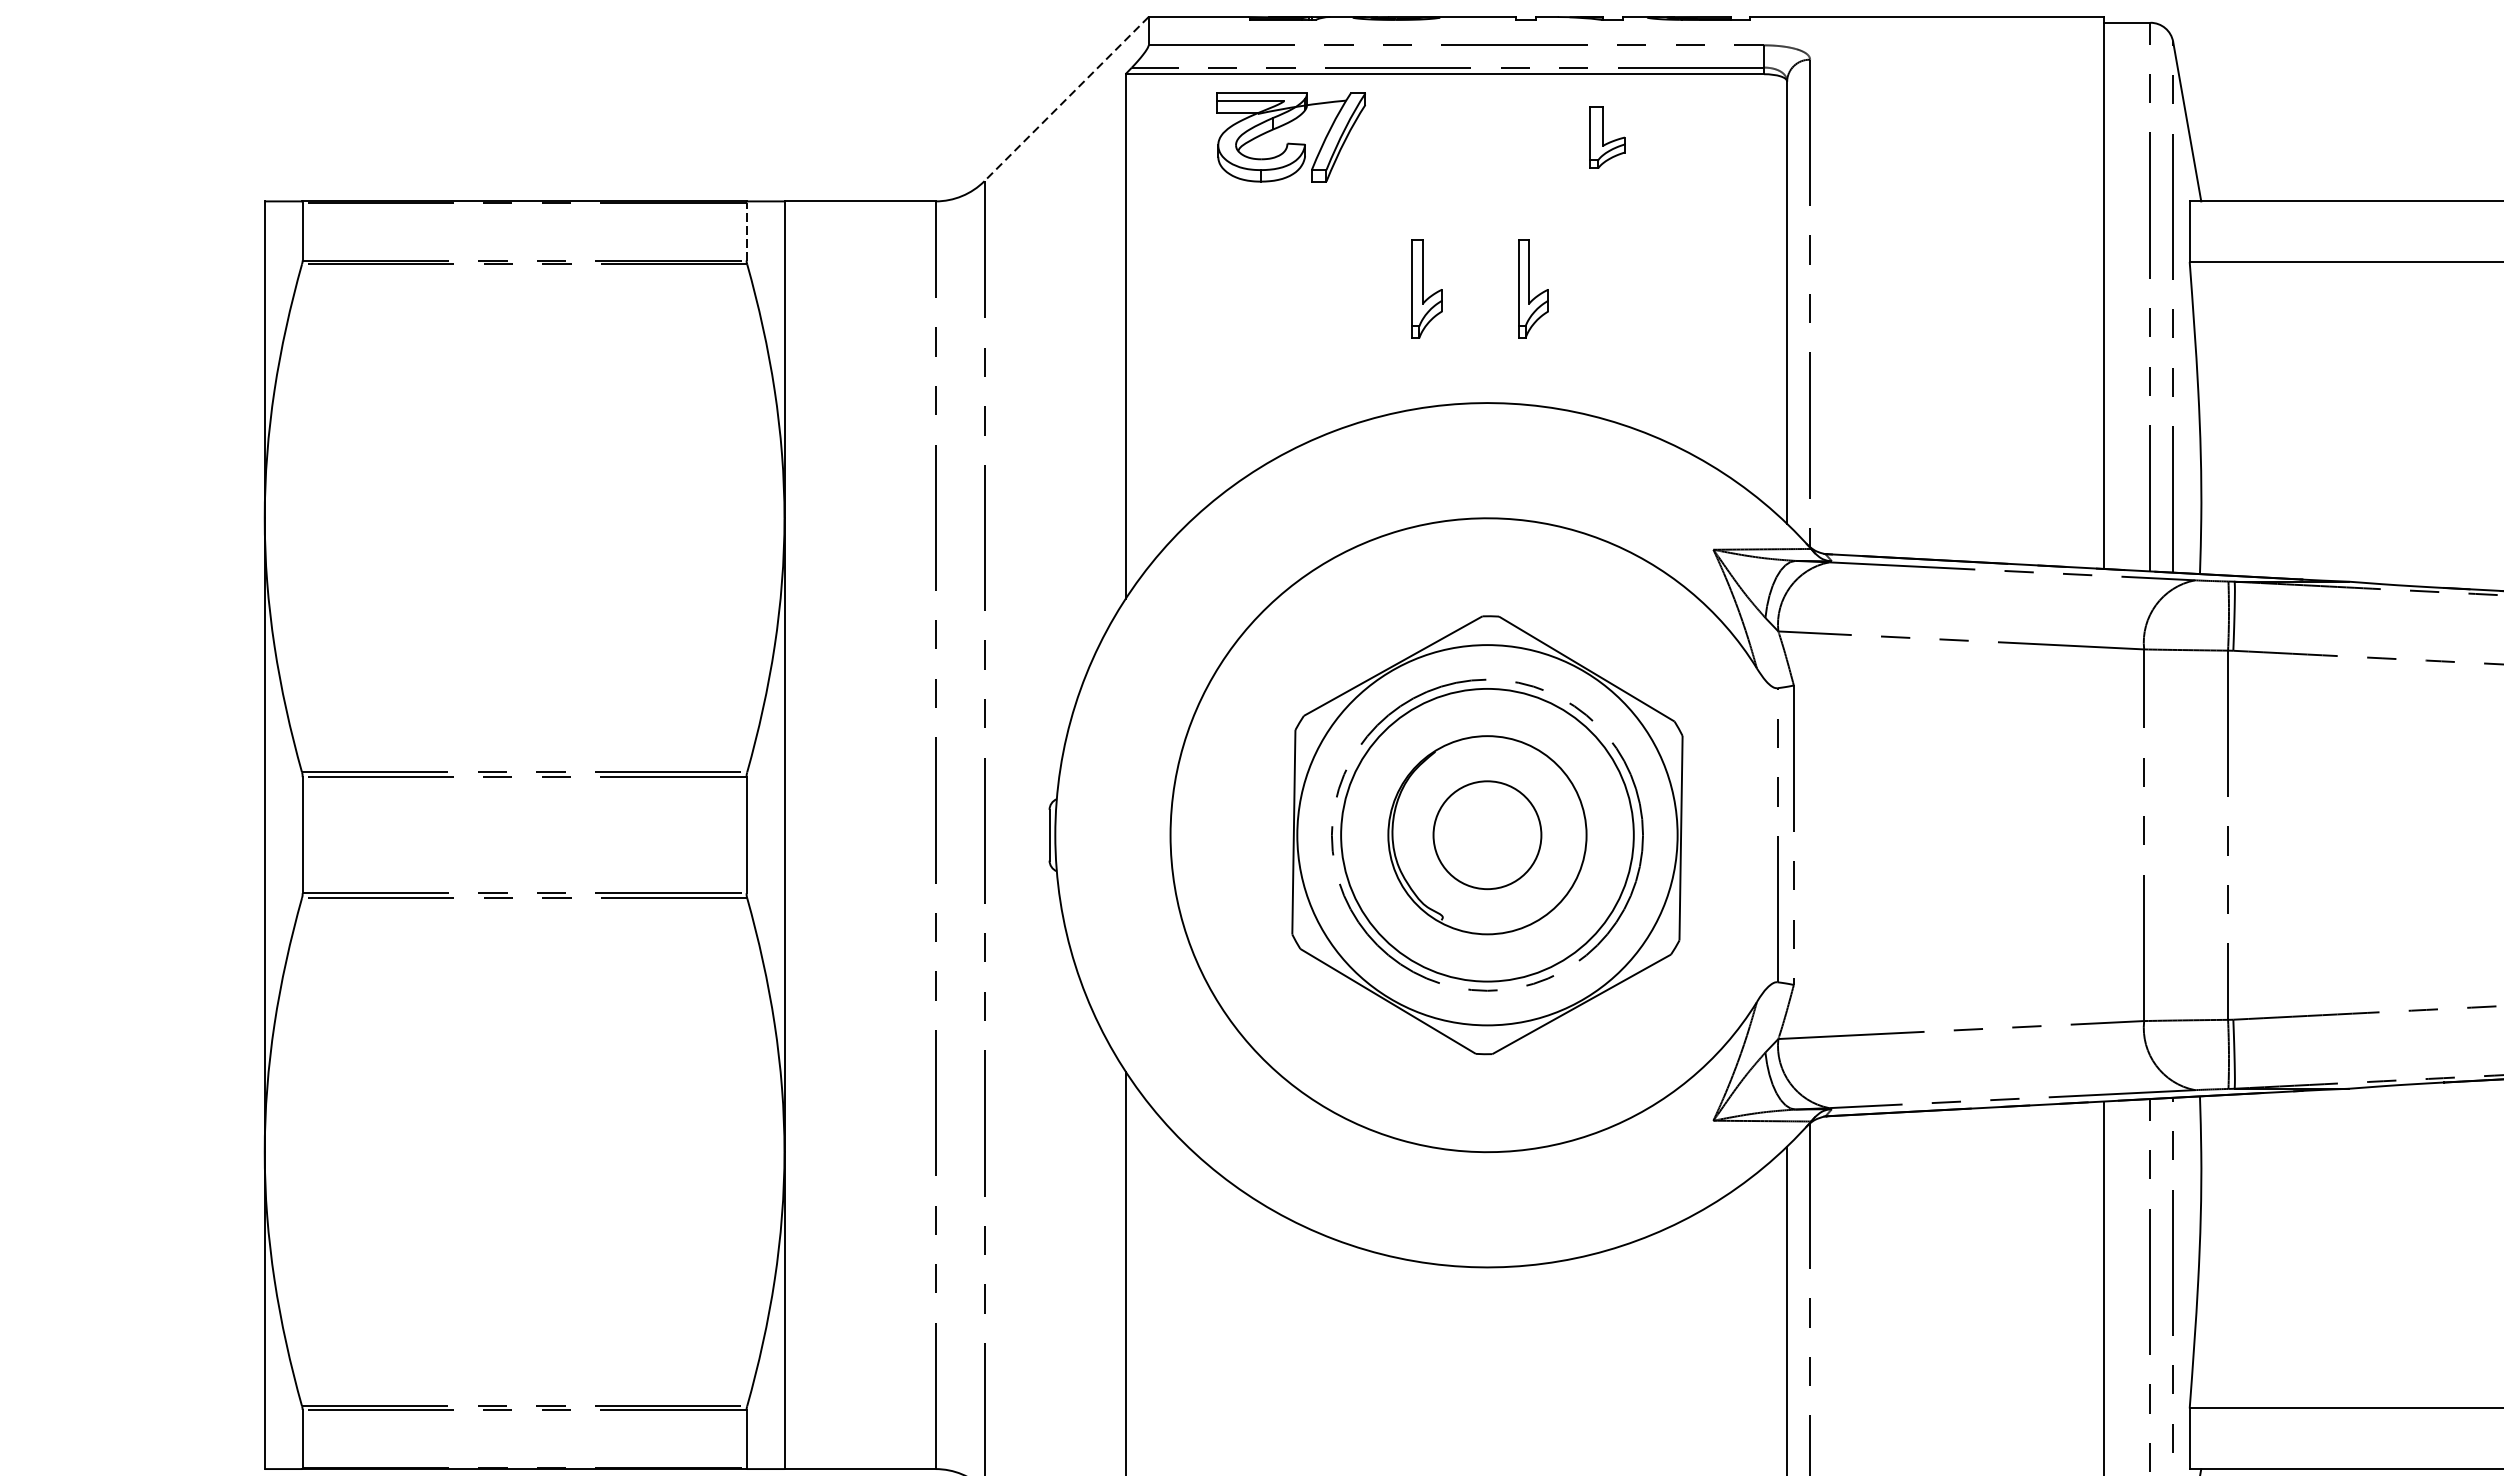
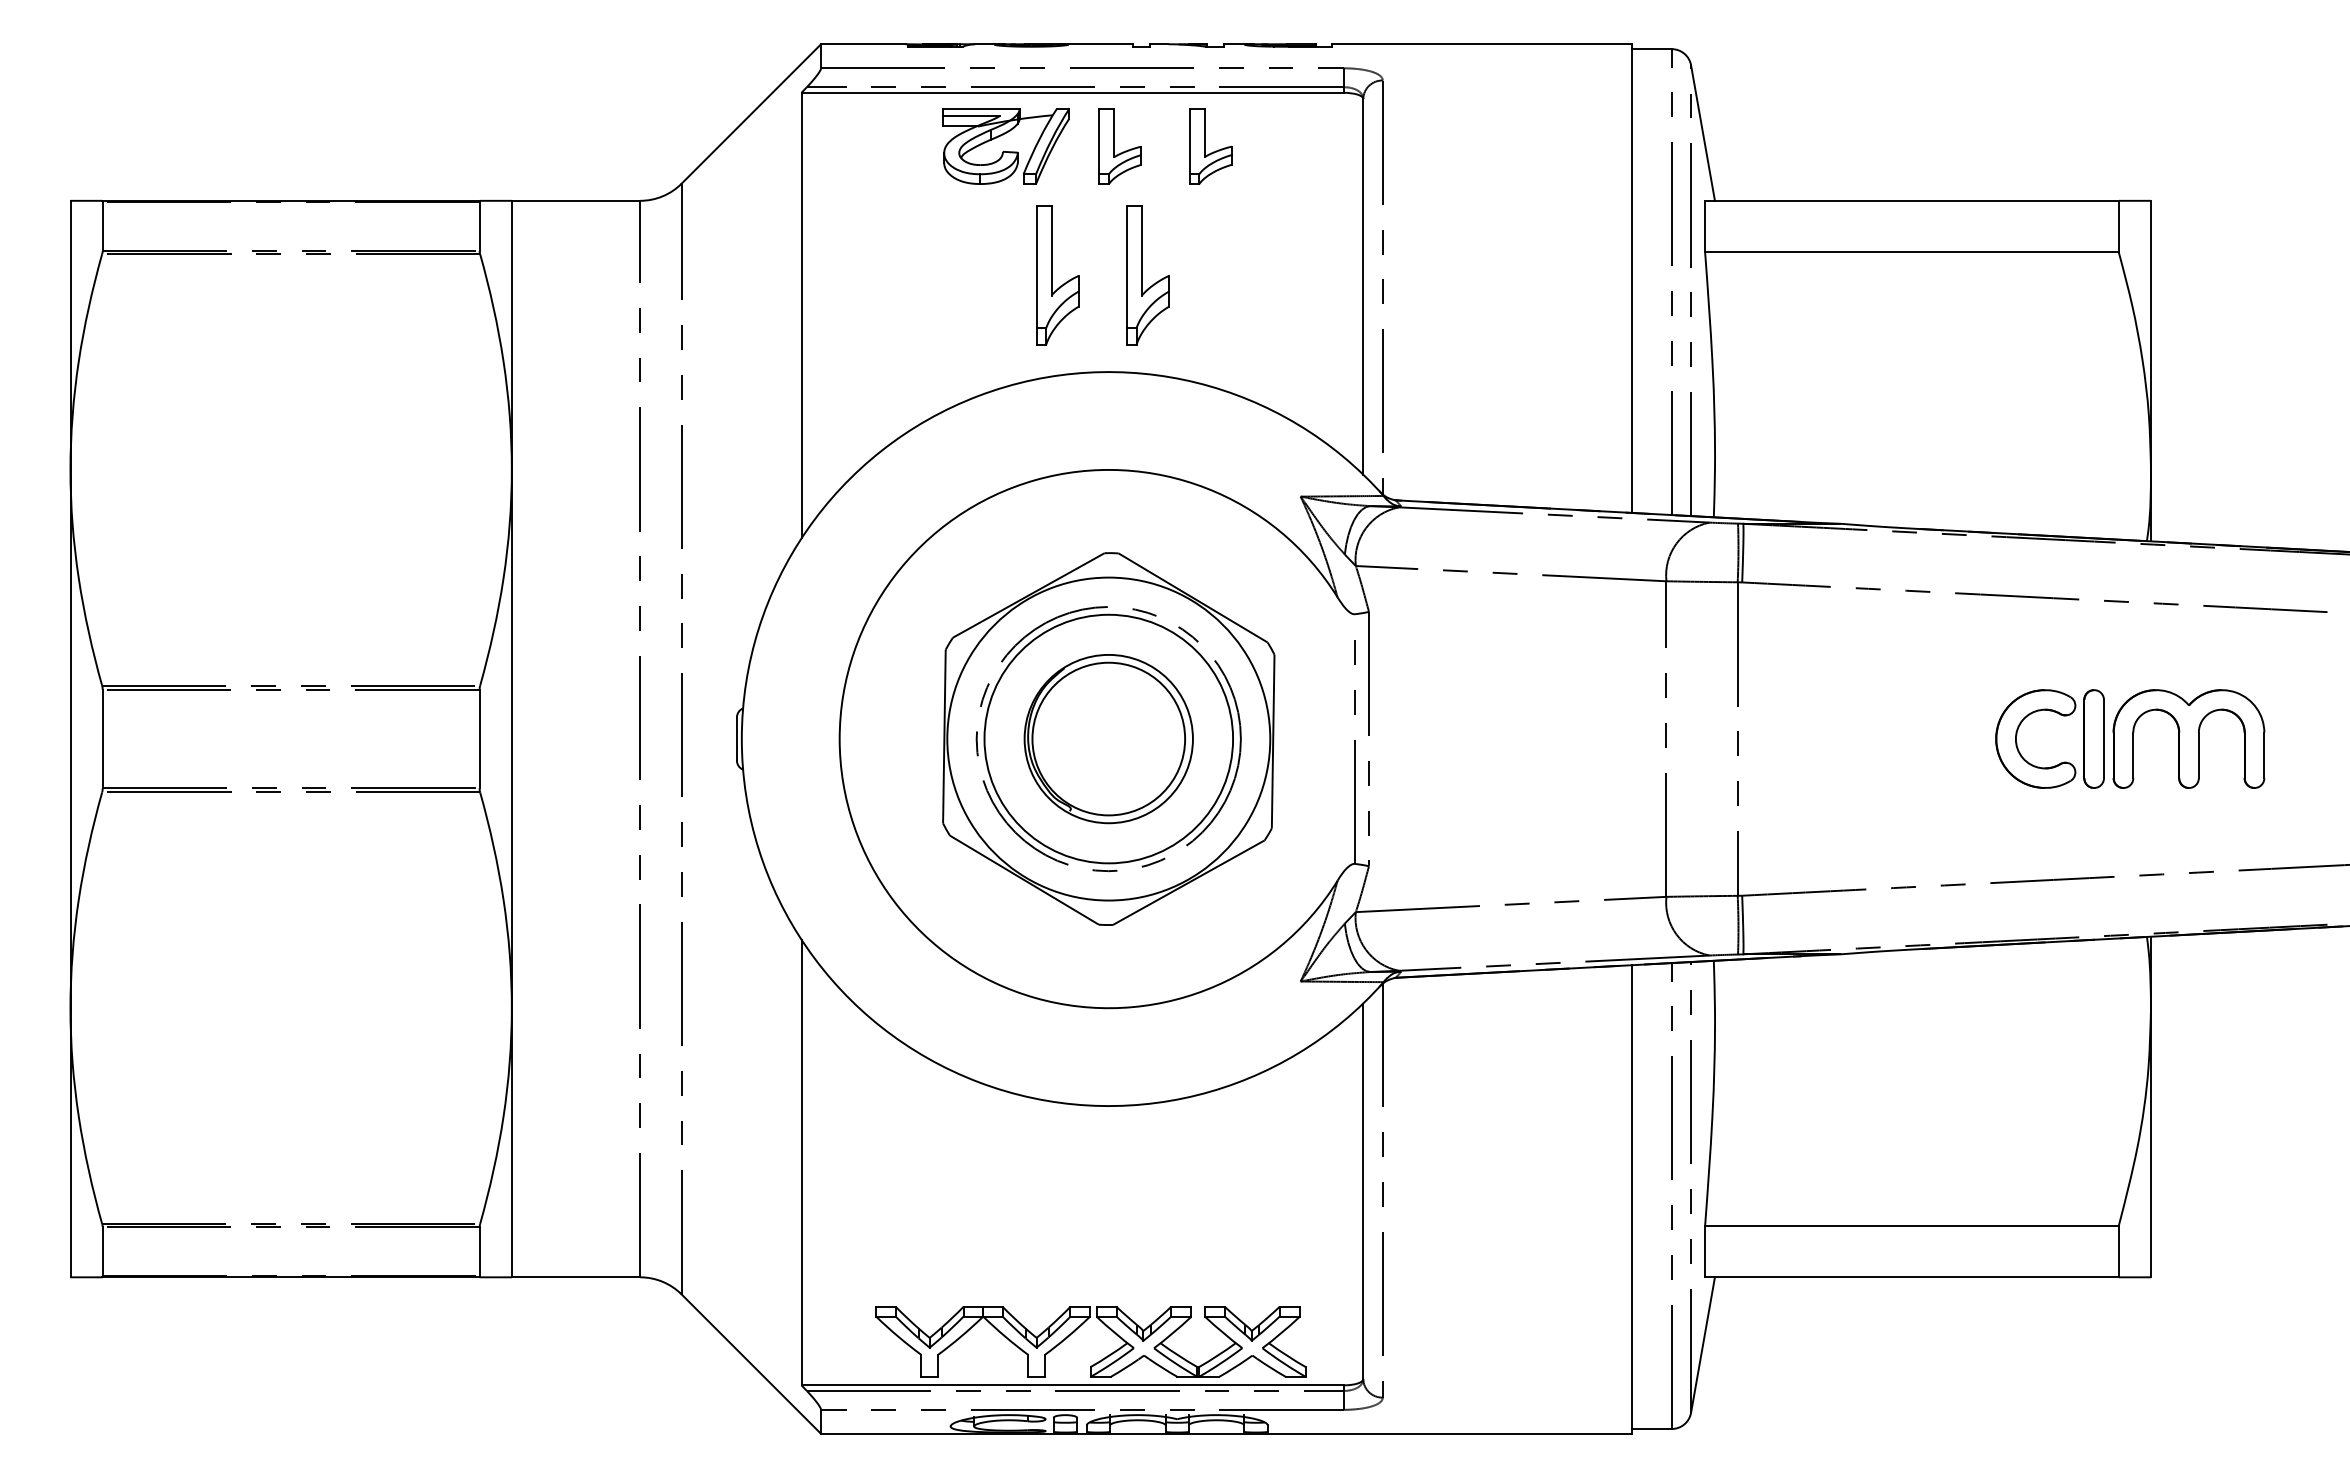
line: (1066, 98) -> (751, 113), dashed -> solid
part: (1290, 137) -> (1005, 146), moved
part: (1500, 137) -> (1119, 146), added
part: (1607, 137) -> (1210, 146), size x1.43
line: (746, 231) -> (479, 226), dashed -> solid
part: (1427, 289) -> (1057, 275), size x1.67
part: (1533, 289) -> (1147, 275), size x1.67
circle: (1487, 834) -> (1108, 738), size x1.67

